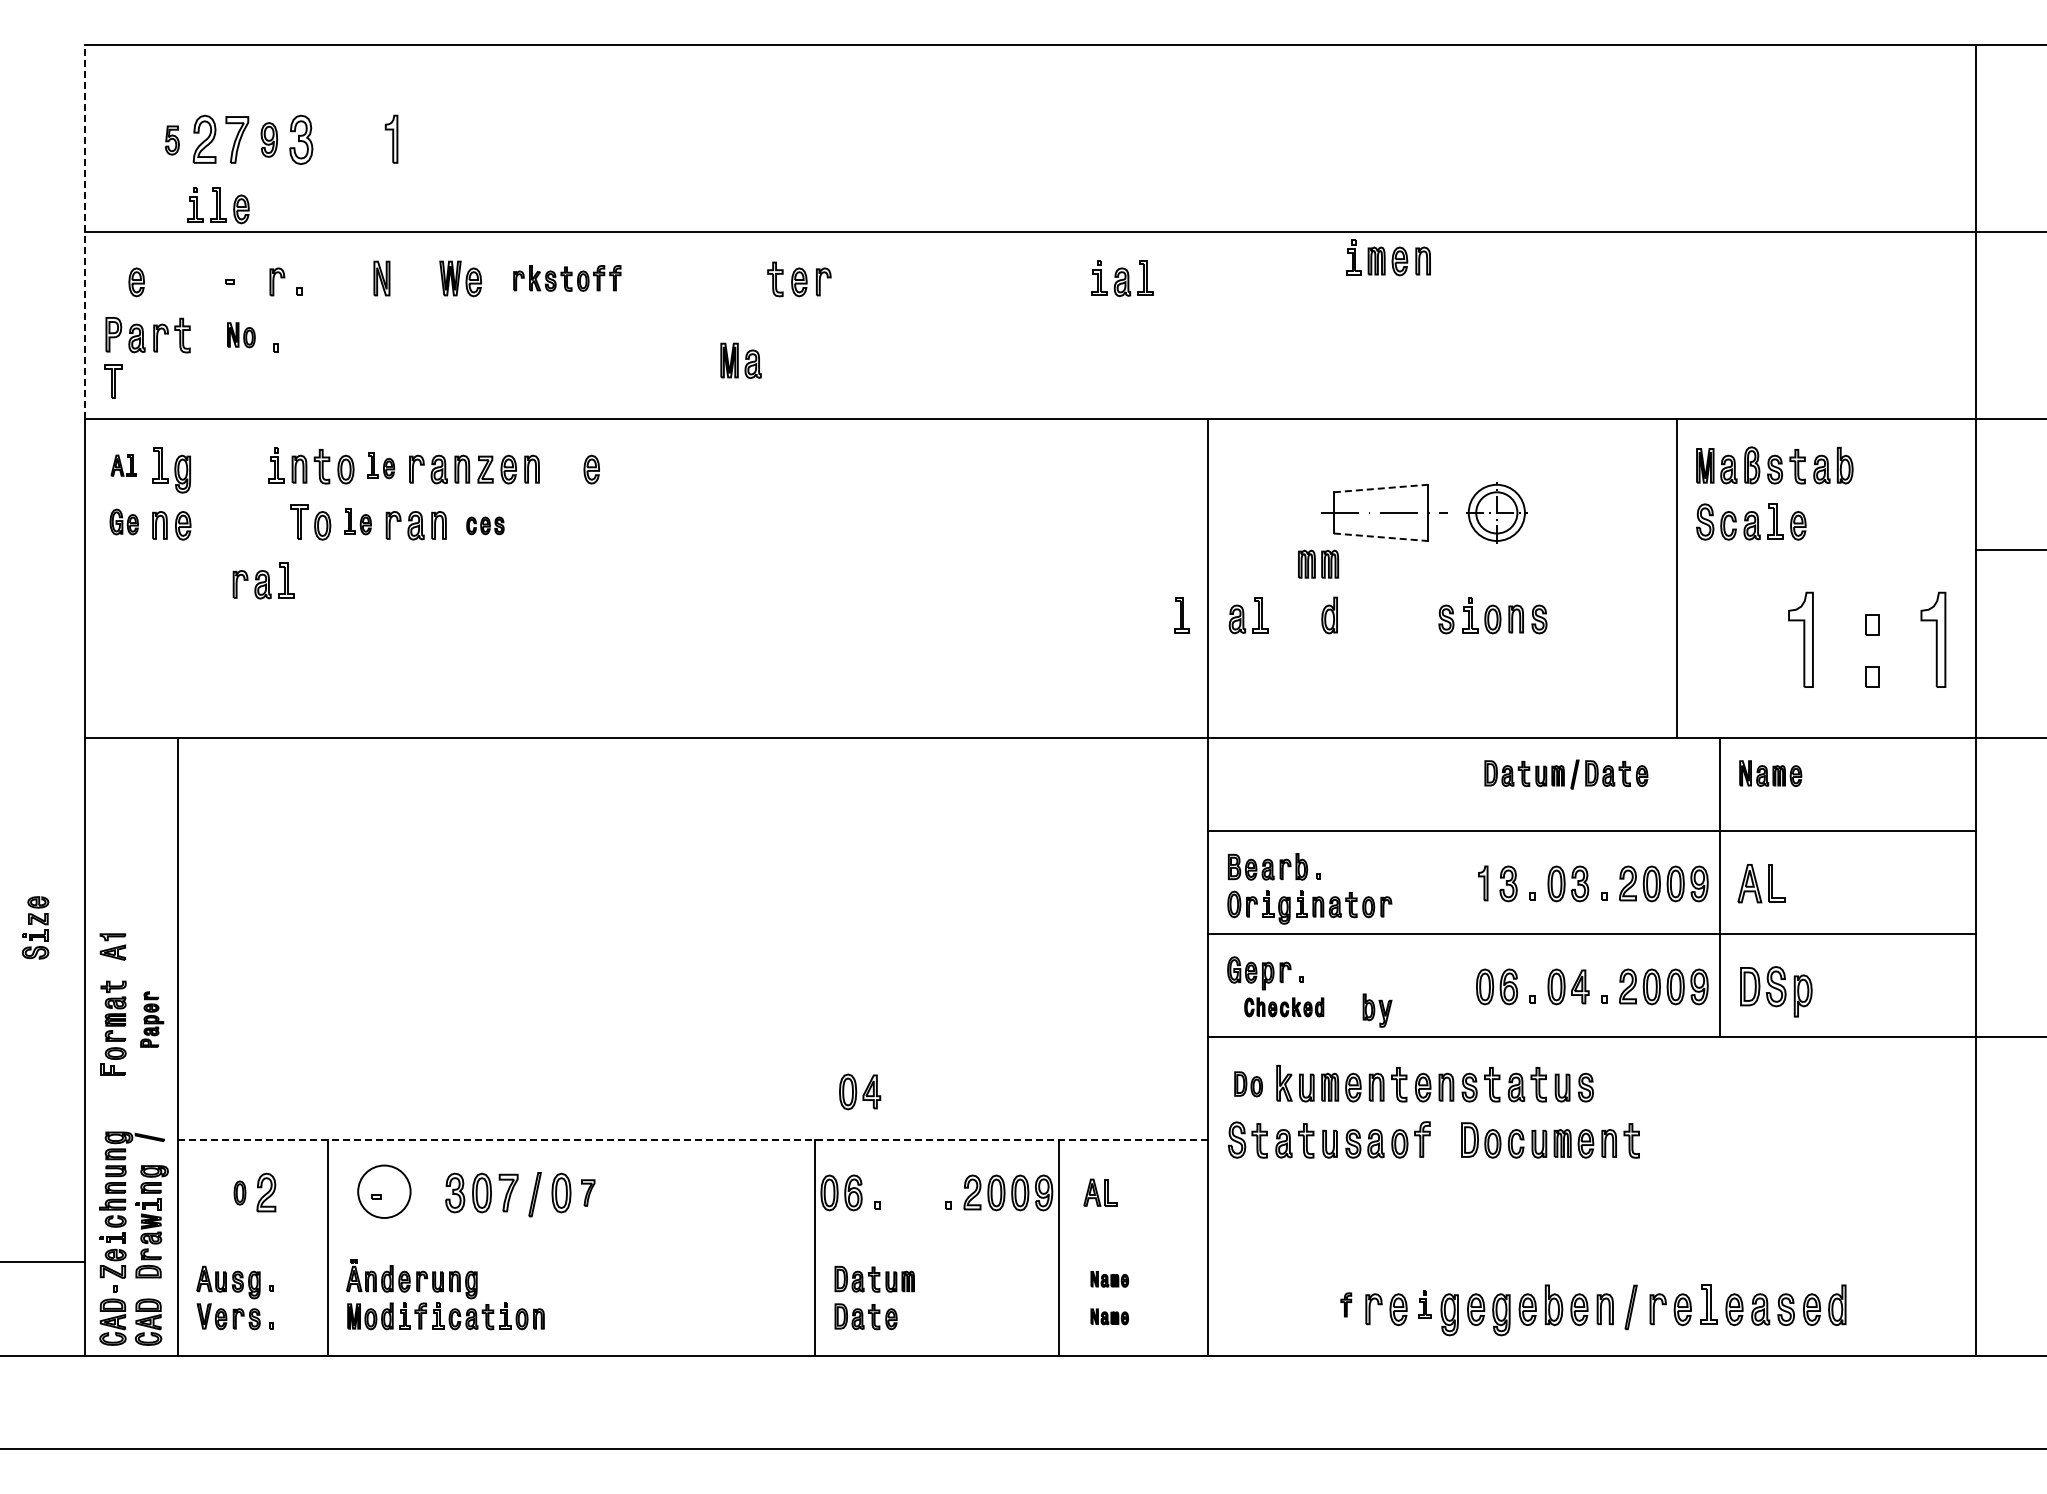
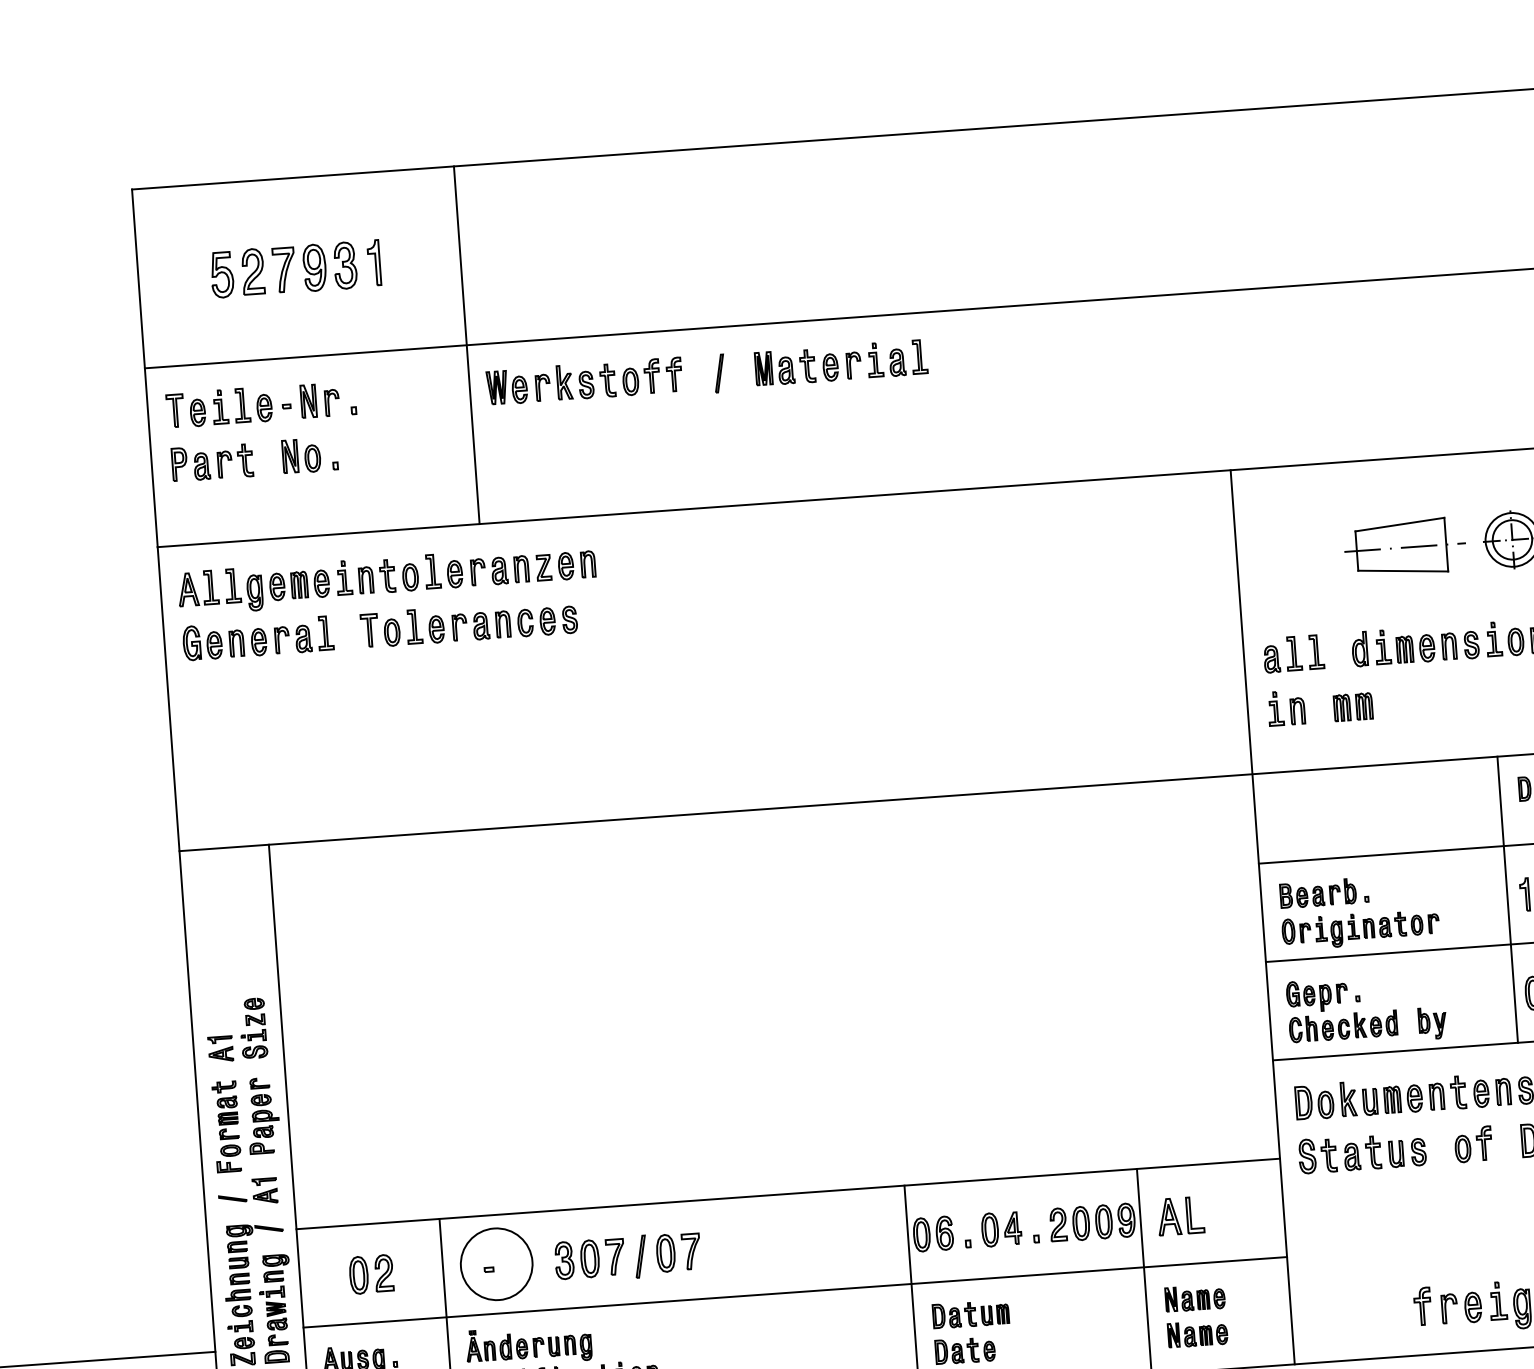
part: (391, 138) -> (374, 262), moved
part: (269, 139) -> (314, 267), size x1.43
part: (172, 140) -> (222, 274), size x1.67
part: (218, 205) -> (242, 405), moved
line: (84, 231) -> (144, 367), dashed -> solid
line: (421, 231) -> (466, 344), added
part: (1388, 257) -> (1416, 645), moved
part: (381, 278) -> (308, 401), moved
part: (567, 278) -> (609, 379), size x1.43
part: (1122, 278) -> (897, 359), moved
part: (683, 279) -> (719, 372), added
part: (241, 335) -> (301, 456), size x1.43
part: (740, 360) -> (774, 367), moved
part: (113, 381) -> (175, 410), moved
part: (123, 465) -> (197, 588), size x1.67
part: (380, 465) -> (443, 571), size x1.43
part: (229, 469) -> (299, 585), added
part: (591, 469) -> (645, 560), removed
line: (1380, 488) -> (1399, 524), dashed -> solid
part: (123, 521) -> (201, 642), size x1.43
part: (357, 521) -> (425, 626), size x1.43
part: (485, 525) -> (547, 621), size x1.67
line: (1380, 537) -> (1403, 571), dashed -> solid
part: (1318, 563) -> (1353, 706), moved
part: (263, 580) -> (303, 634), moved
part: (1181, 615) -> (1315, 652), moved
part: (1248, 671) -> (1286, 708), added
line: (1465, 887) -> (1508, 899), added
part: (35, 927) -> (253, 1028), moved
part: (1283, 1007) -> (1342, 1026), size x1.43
part: (151, 1019) -> (262, 1115), size x1.43
part: (1248, 1084) -> (1314, 1102), size x1.43
part: (860, 1091) -> (1001, 1228), moved
part: (135, 1102) -> (252, 1196), added
line: (693, 1140) -> (788, 1194), dashed -> solid
part: (1375, 1143) -> (1439, 1150), removed
circle: (383, 1191) -> (495, 1264), size x1.43
part: (239, 1192) -> (358, 1274), size x1.67
part: (588, 1192) -> (691, 1251), size x1.43
part: (1100, 1192) -> (1180, 1215), size x1.43
line: (693, 1243) -> (795, 1292), added
part: (1109, 1279) -> (1195, 1298), size x1.67
part: (1346, 1304) -> (1423, 1306), size x1.67
part: (1424, 1304) -> (1497, 1300), size x1.43
part: (1109, 1316) -> (1197, 1333), size x1.67

